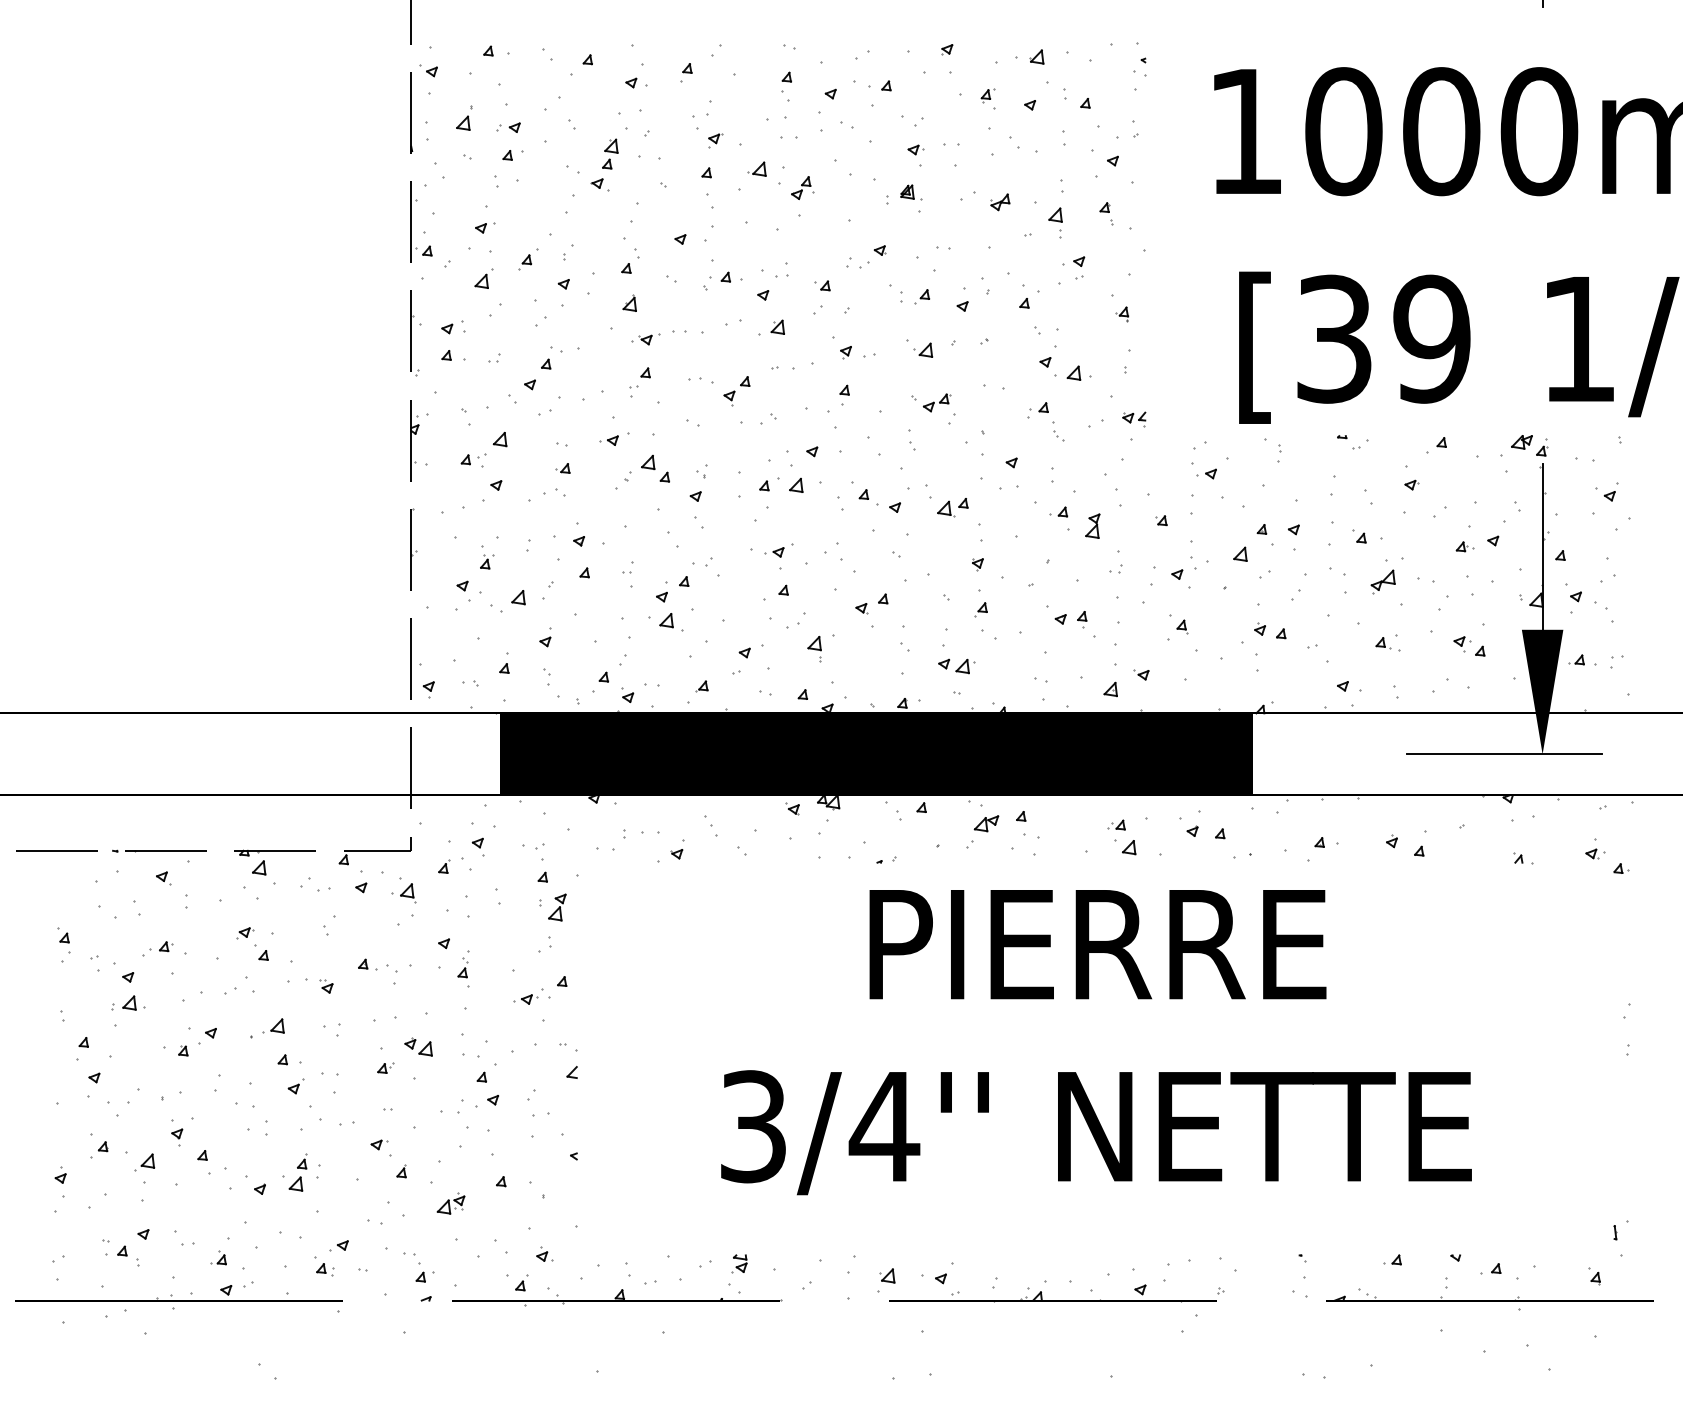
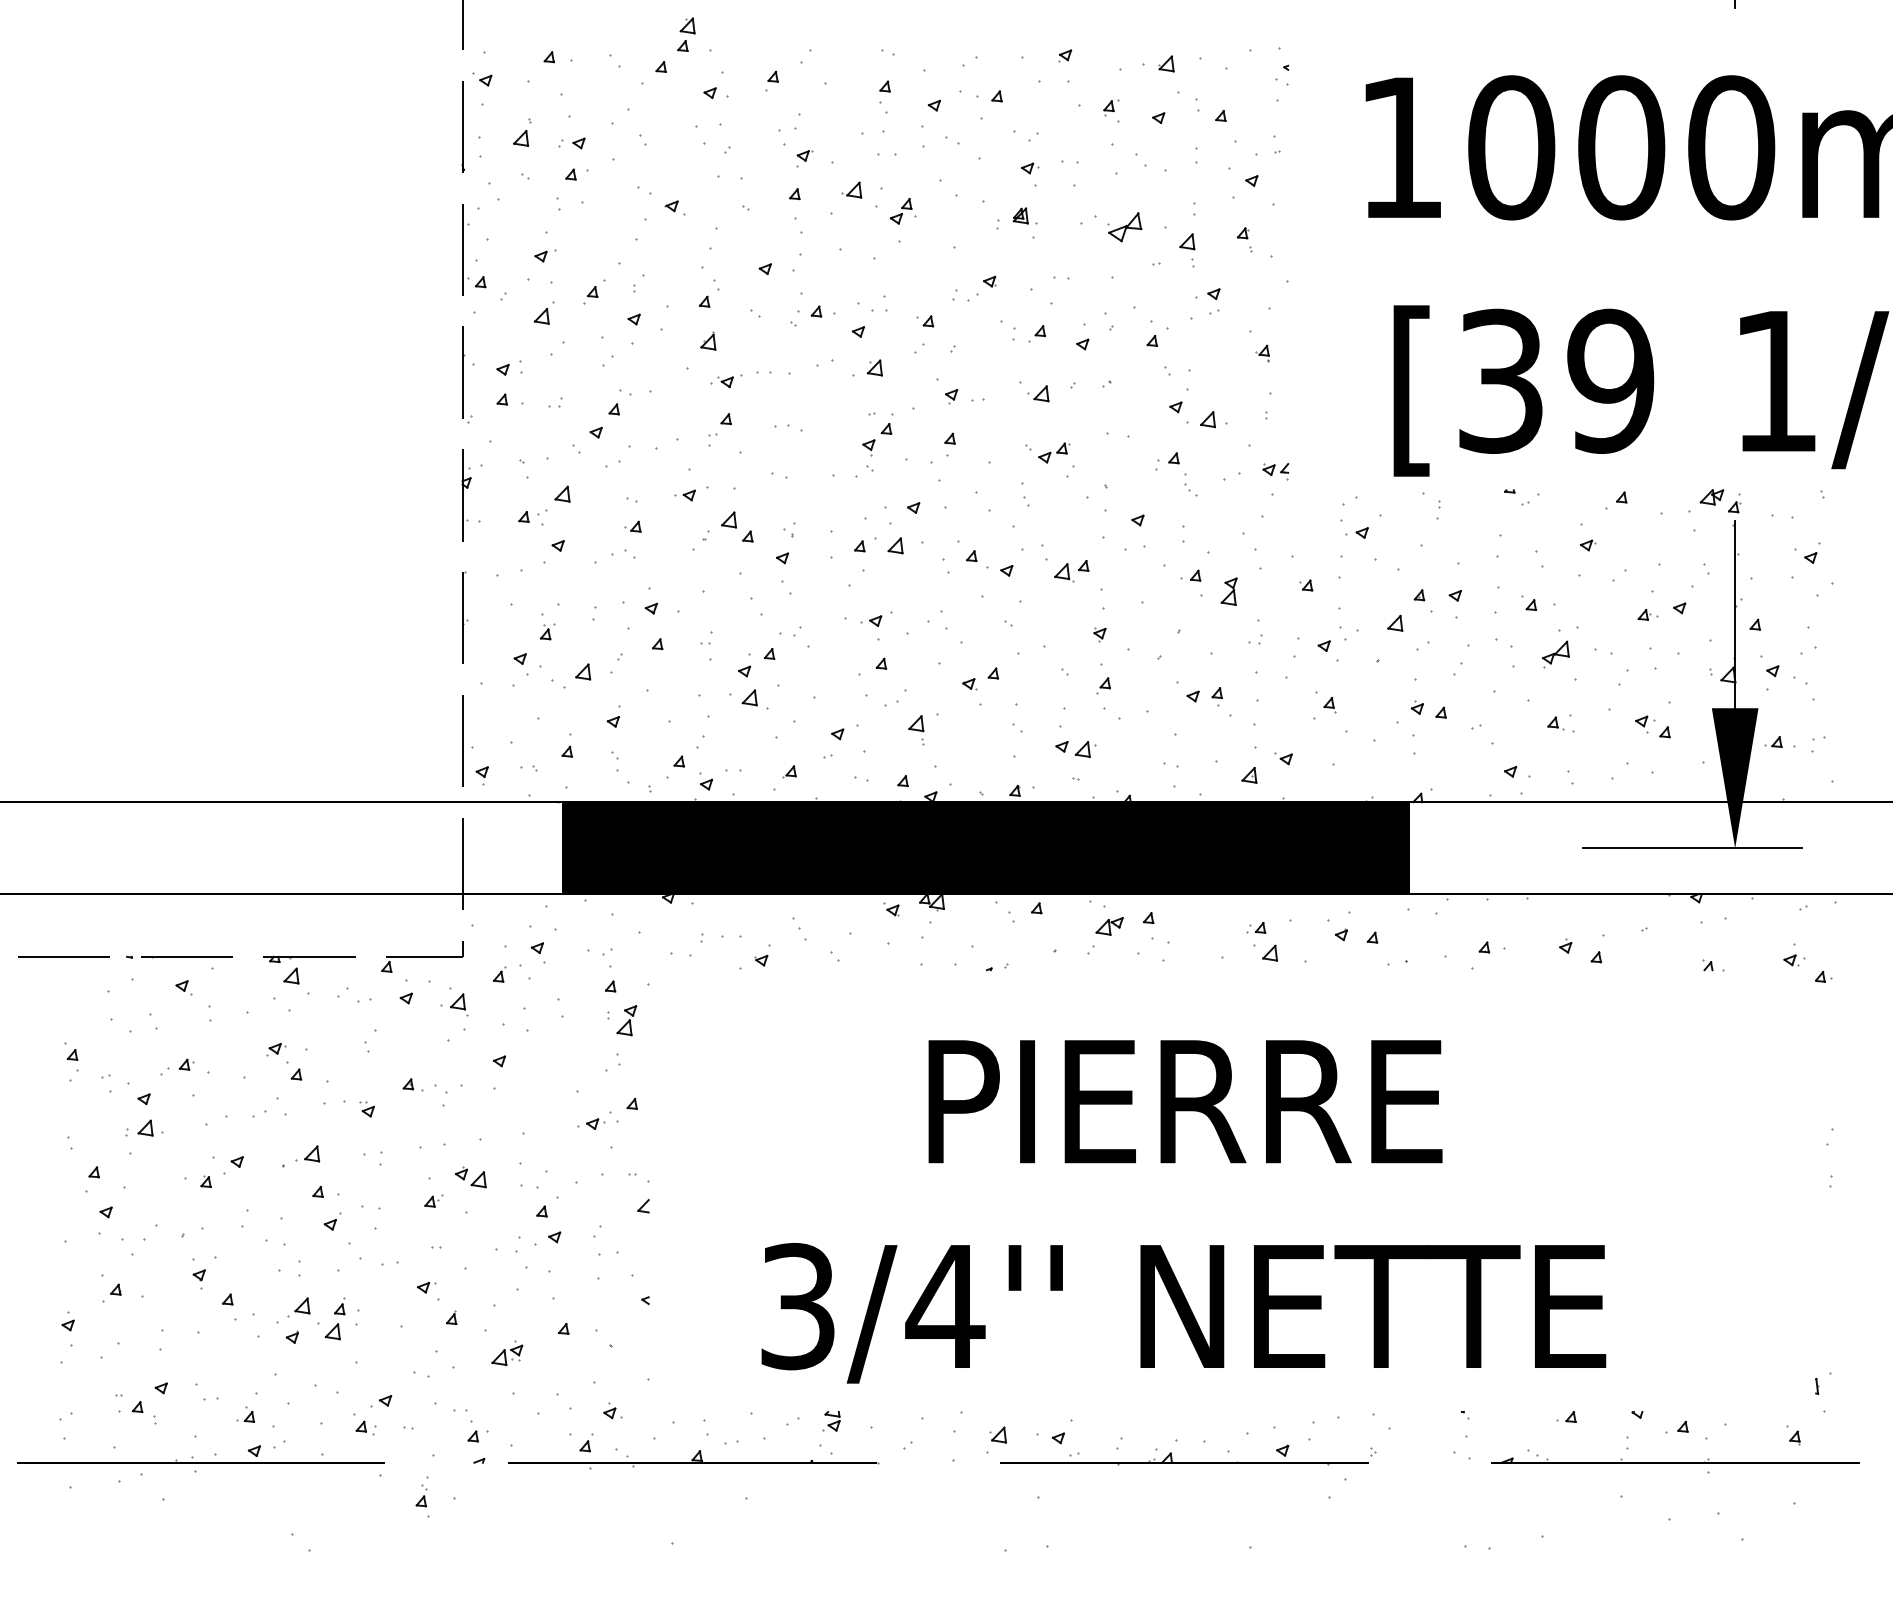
part: (610, 153) -> (686, 34), moved
part: (1000, 202) -> (1125, 227), size x1.6
part: (736, 391) -> (876, 440), moved
part: (463, 968) -> (422, 1496), moved
text: (1096, 1042) -> (1183, 1211), moved
part: (144, 1162) -> (298, 1307), moved

